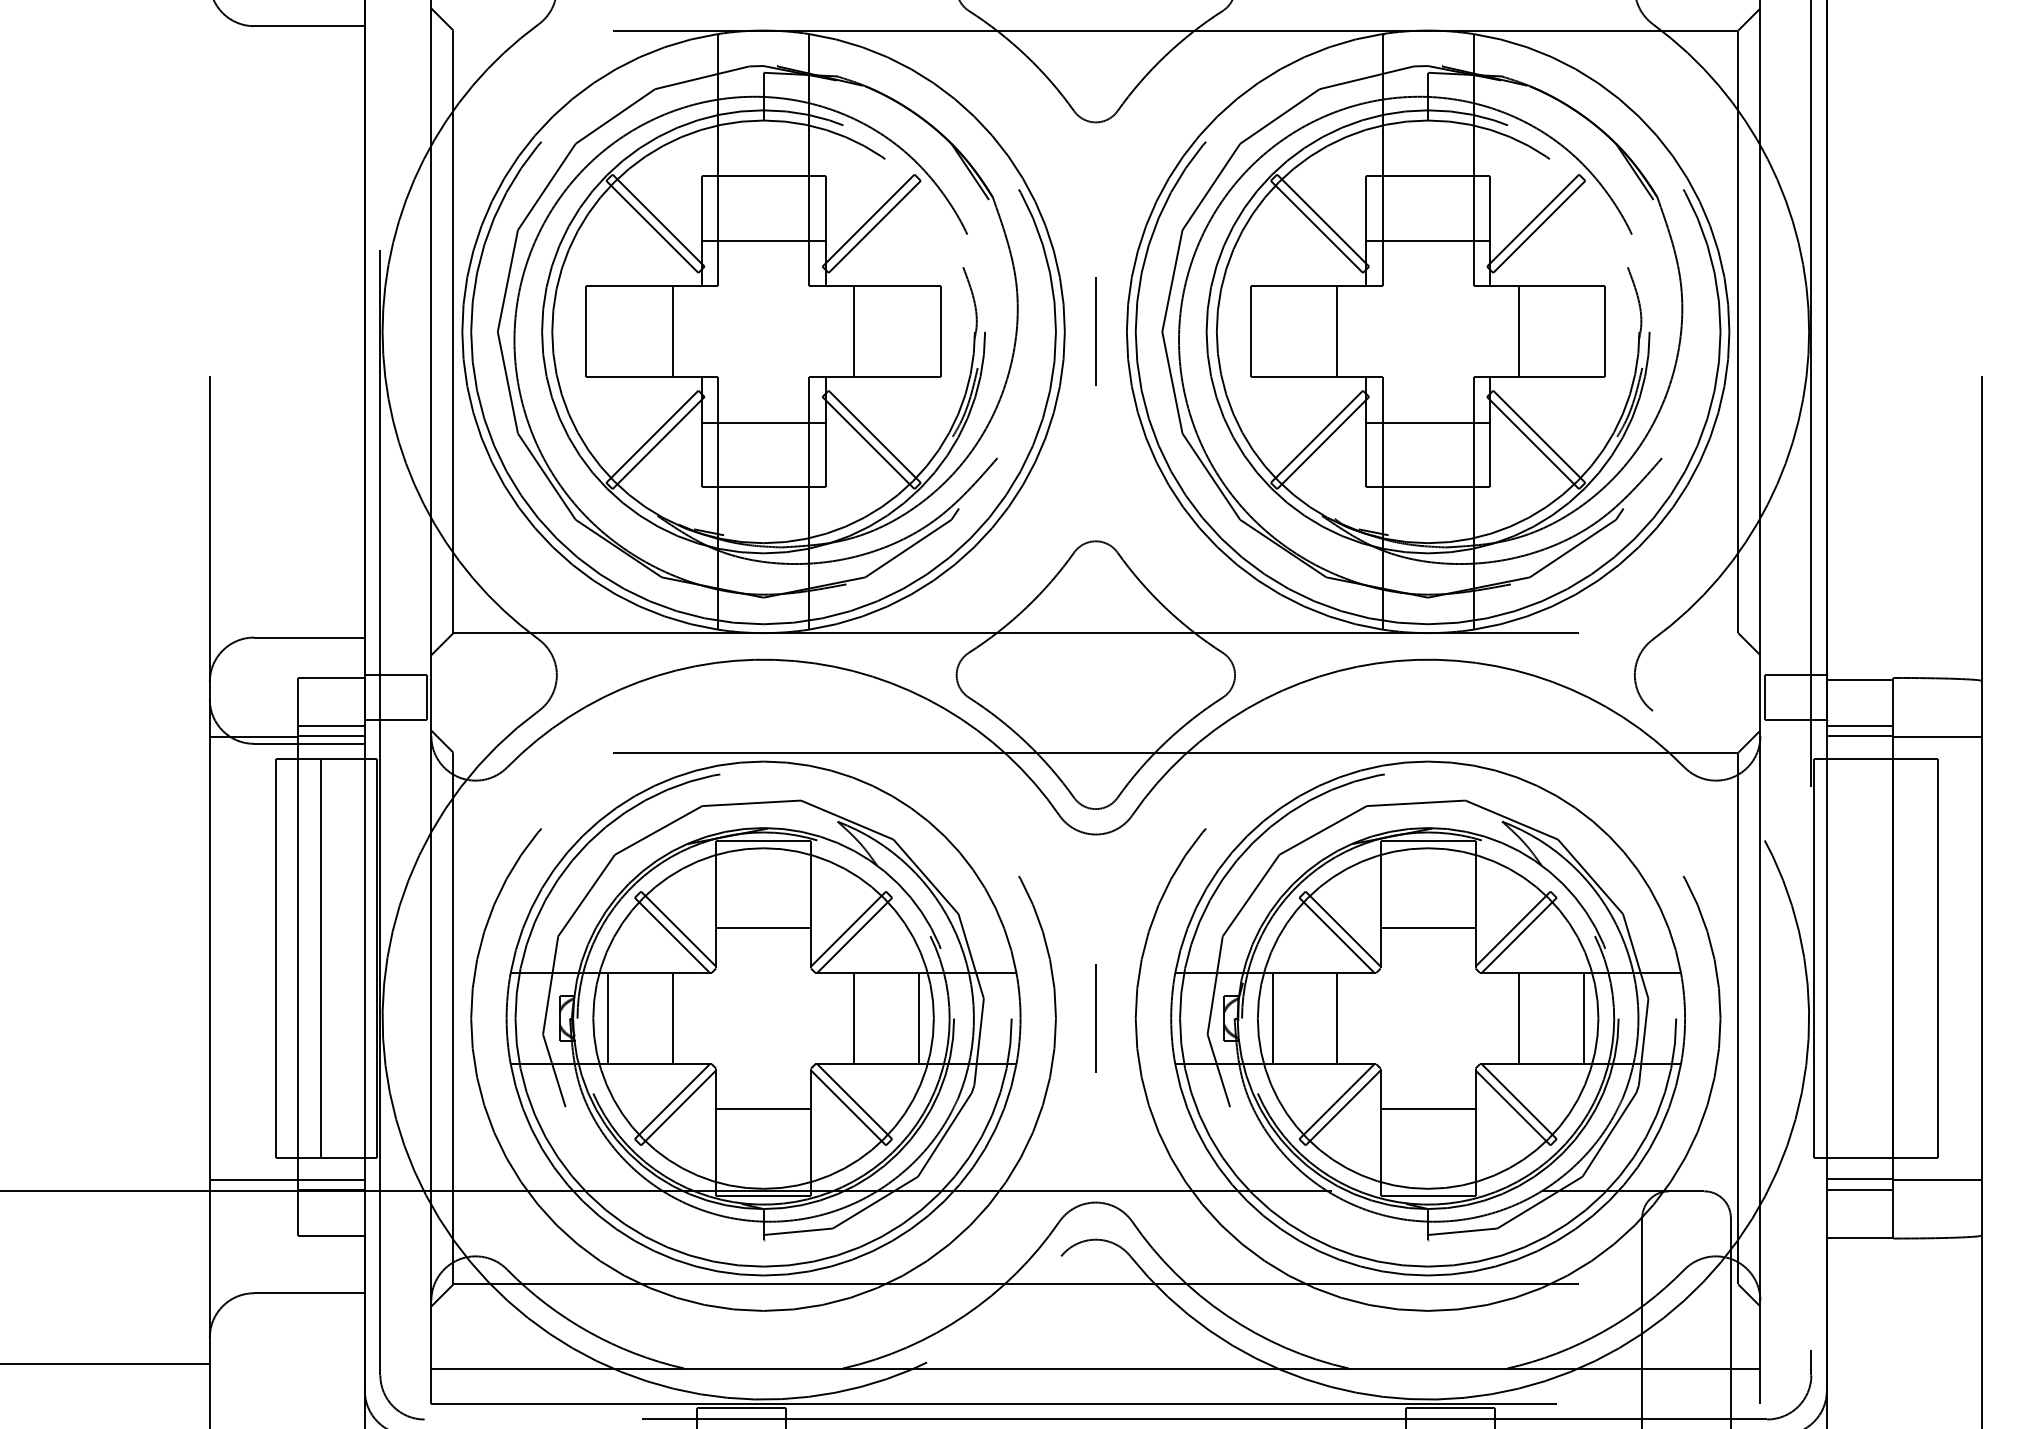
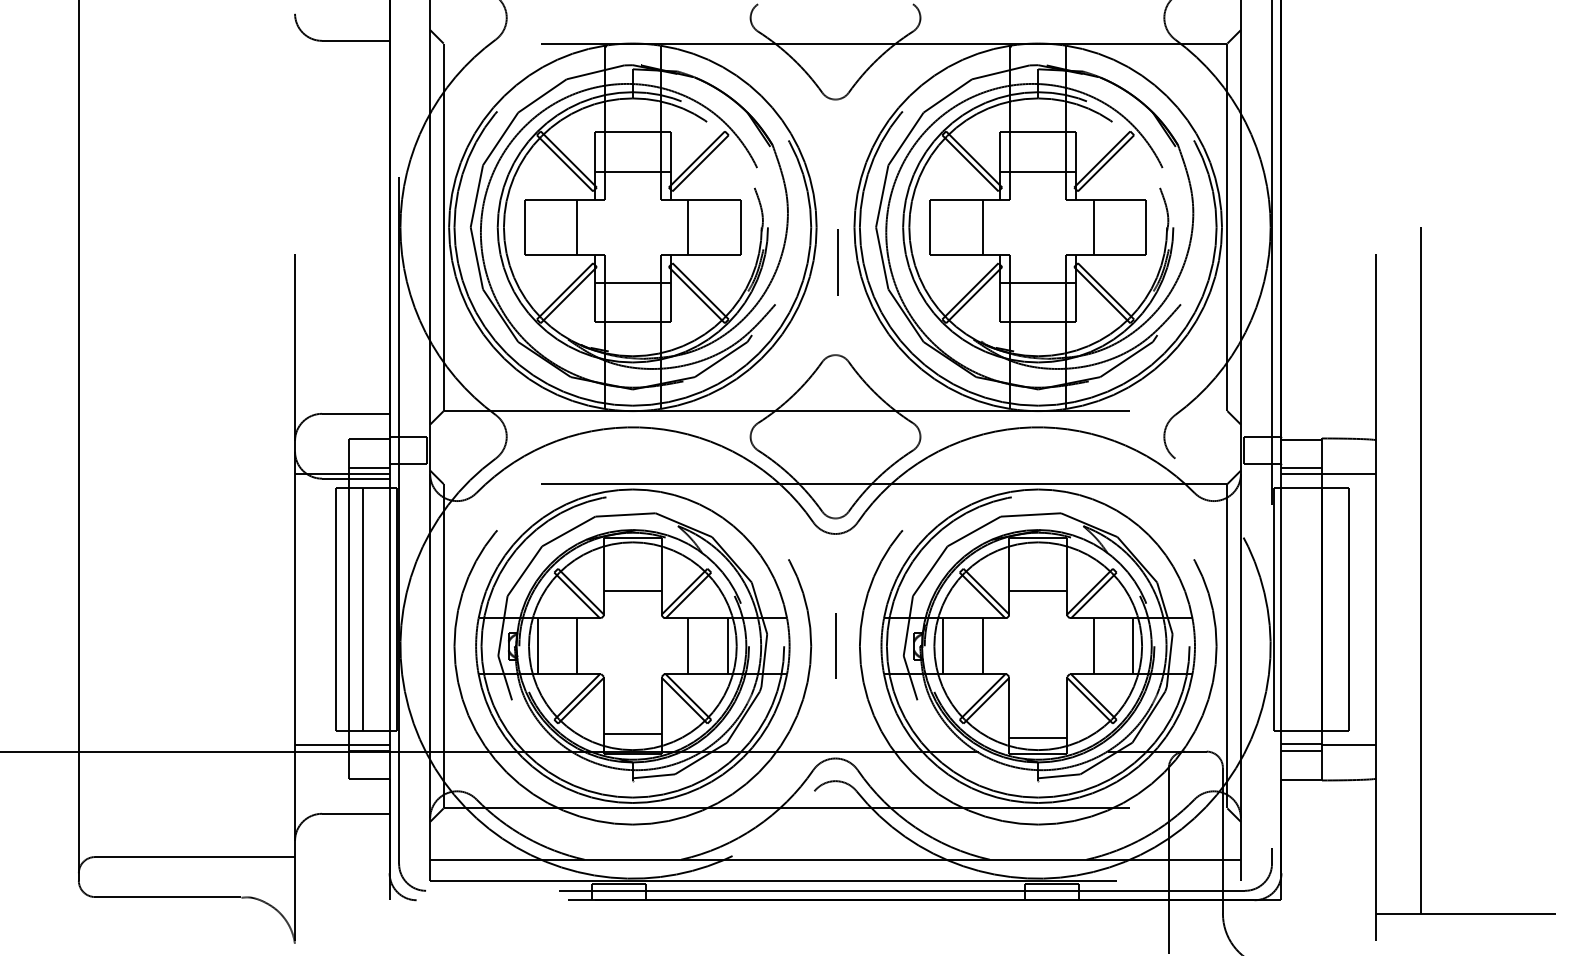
line: (1095, 332) -> (837, 262), moved
line: (762, 1109) -> (632, 733), moved
line: (1428, 1109) -> (1038, 737), moved

